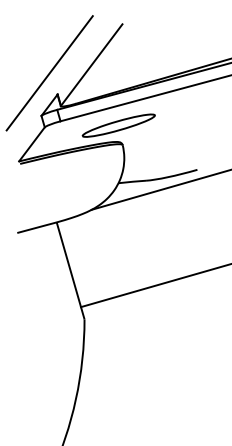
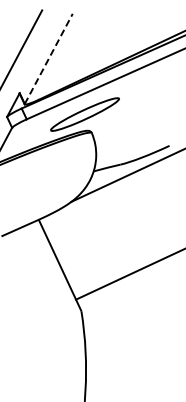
line: (92, 64) -> (49, 58), solid -> dashed

